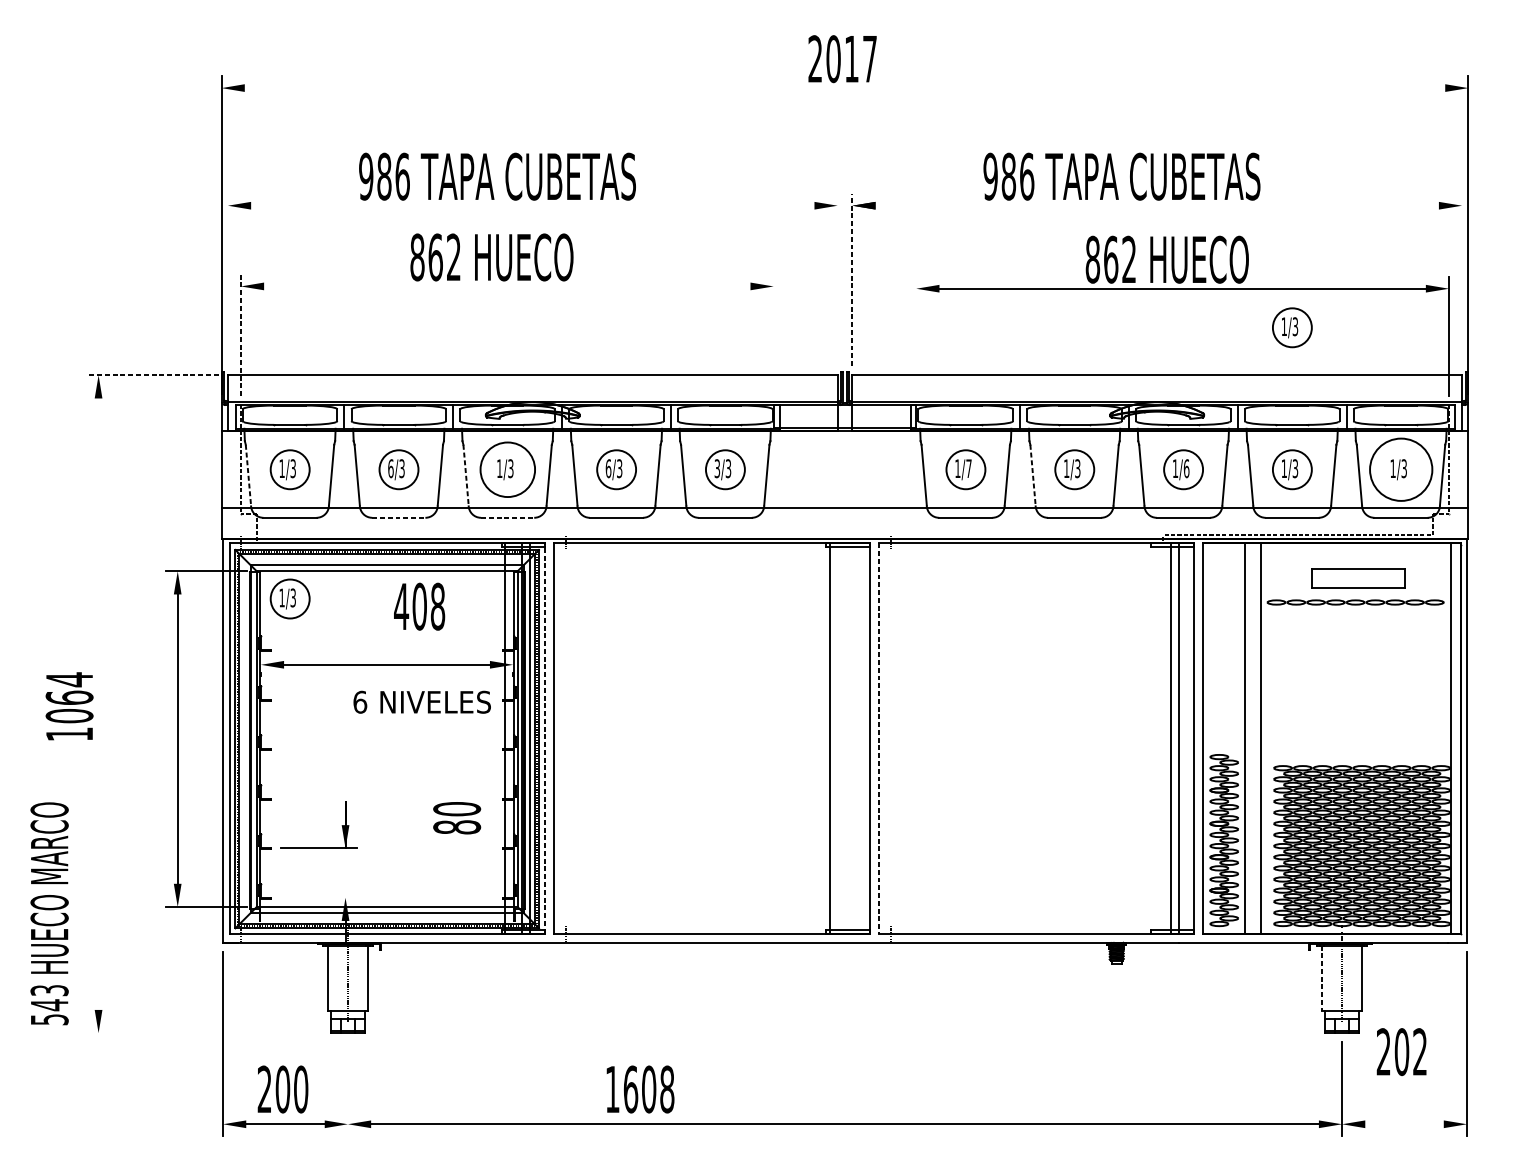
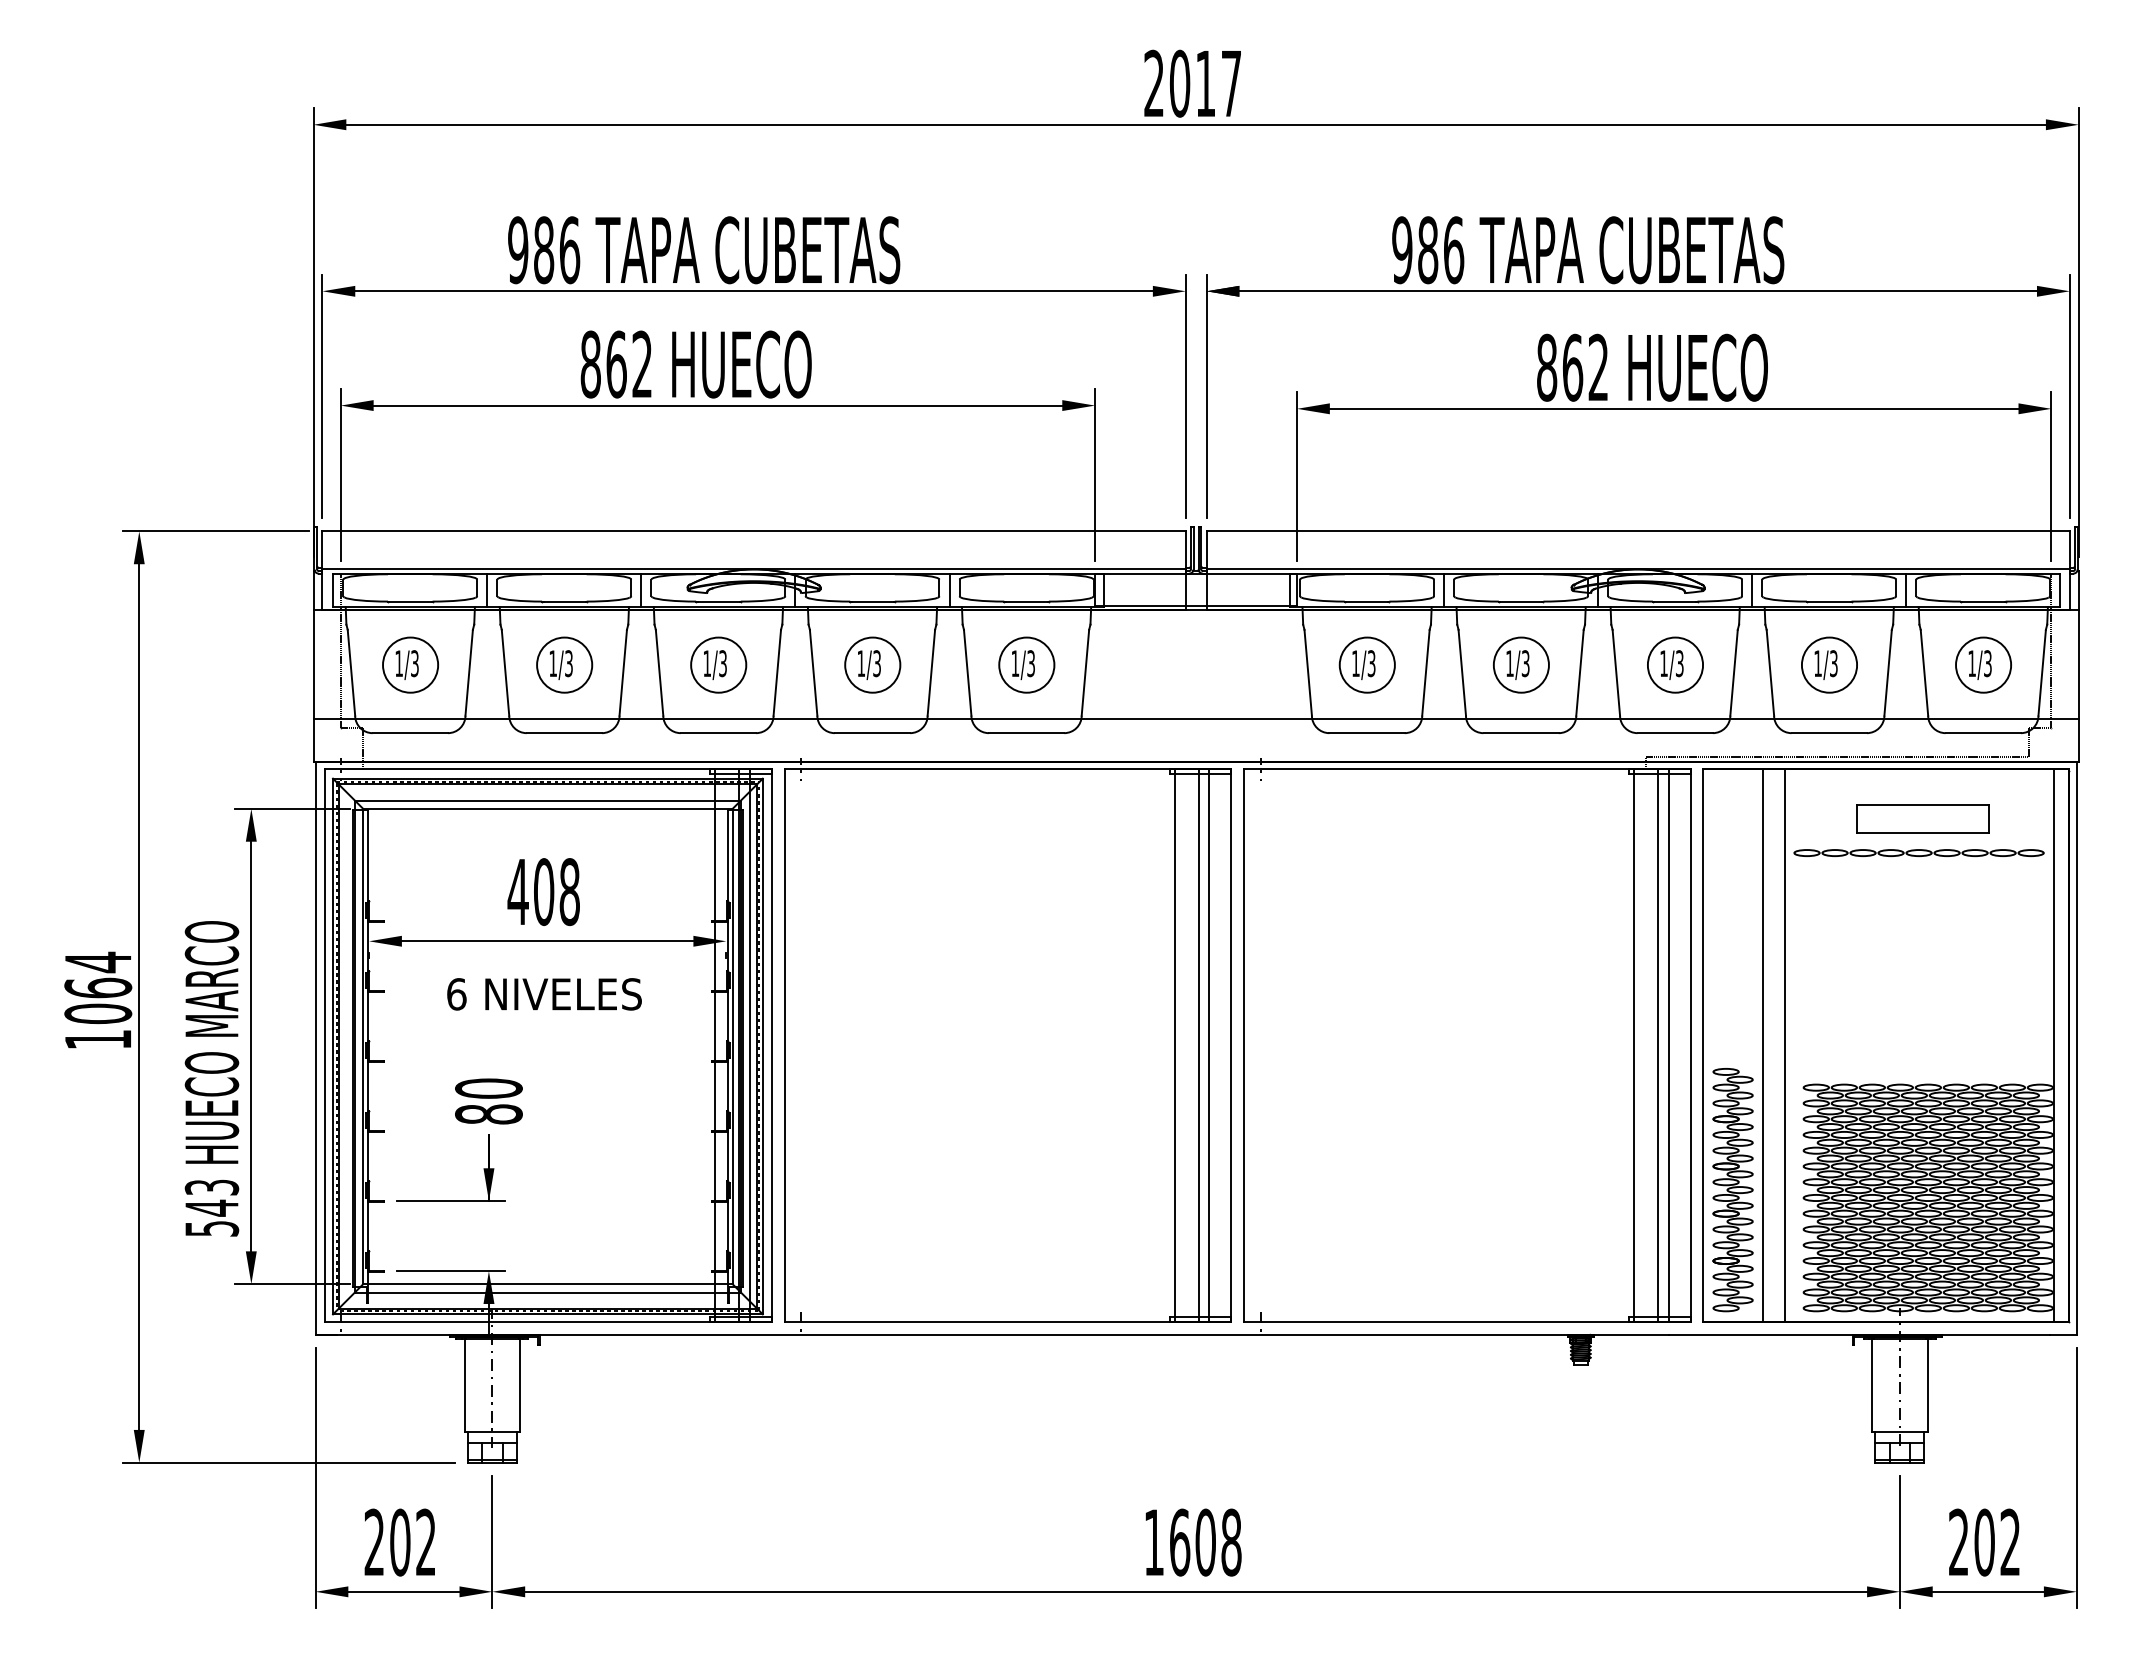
line: (844, 87) -> (1195, 124), added
line: (532, 205) -> (753, 291), added
line: (1156, 205) -> (1637, 291), added
line: (227, 280) -> (322, 396), added
line: (837, 280) -> (1185, 396), added
line: (852, 280) -> (1206, 396), dashed -> solid
line: (1461, 280) -> (2069, 396), added
line: (506, 286) -> (717, 405), added
part: (1292, 327) -> (1829, 463), removed
line: (240, 335) -> (340, 475), dashed -> solid
line: (773, 335) -> (1095, 474), added
line: (916, 336) -> (1297, 476), added
line: (152, 375) -> (215, 531), dashed -> solid
text: (391, 468) -> (553, 663), 6/3 -> 1/3
text: (608, 468) -> (861, 663), 6/3 -> 1/3
text: (717, 468) -> (1015, 663), 3/3 -> 1/3
text: (968, 468) -> (1371, 663), 1/7 -> 1/3
text: (1186, 468) -> (1679, 663), 1/6 -> 1/3
circle: (507, 469) -> (718, 664), size x0.71
circle: (1401, 469) -> (1983, 664), size x0.62
line: (248, 475) -> (351, 673), dashed -> solid
line: (466, 475) -> (659, 673), dashed -> solid
line: (1033, 475) -> (1462, 673), dashed -> solid
line: (398, 518) -> (564, 733), dashed -> solid
line: (507, 518) -> (718, 733), dashed -> solid
part: (290, 598) -> (410, 847), removed
text: (419, 606) -> (543, 891), moved
text: (422, 702) -> (544, 994), moved
line: (98, 703) -> (139, 996), added
line: (545, 738) -> (771, 1045), dashed -> solid
line: (846, 738) -> (1198, 1045), added
line: (854, 738) -> (1209, 1045), added
line: (1154, 738) -> (1634, 1045), added
line: (879, 739) -> (1244, 1046), dashed -> solid
text: (456, 818) -> (488, 1101), moved
line: (319, 898) -> (451, 1271), added
text: (49, 913) -> (211, 1078), moved
line: (1322, 978) -> (1872, 1385), dashed -> solid
line: (203, 1032) -> (288, 1462), added
text: (1401, 1052) -> (1984, 1542), moved
line: (348, 1088) -> (492, 1541), added
text: (301, 1089) -> (426, 1542), 200 -> 202
text: (640, 1089) -> (1193, 1542), moved
line: (1403, 1124) -> (1987, 1591), added

